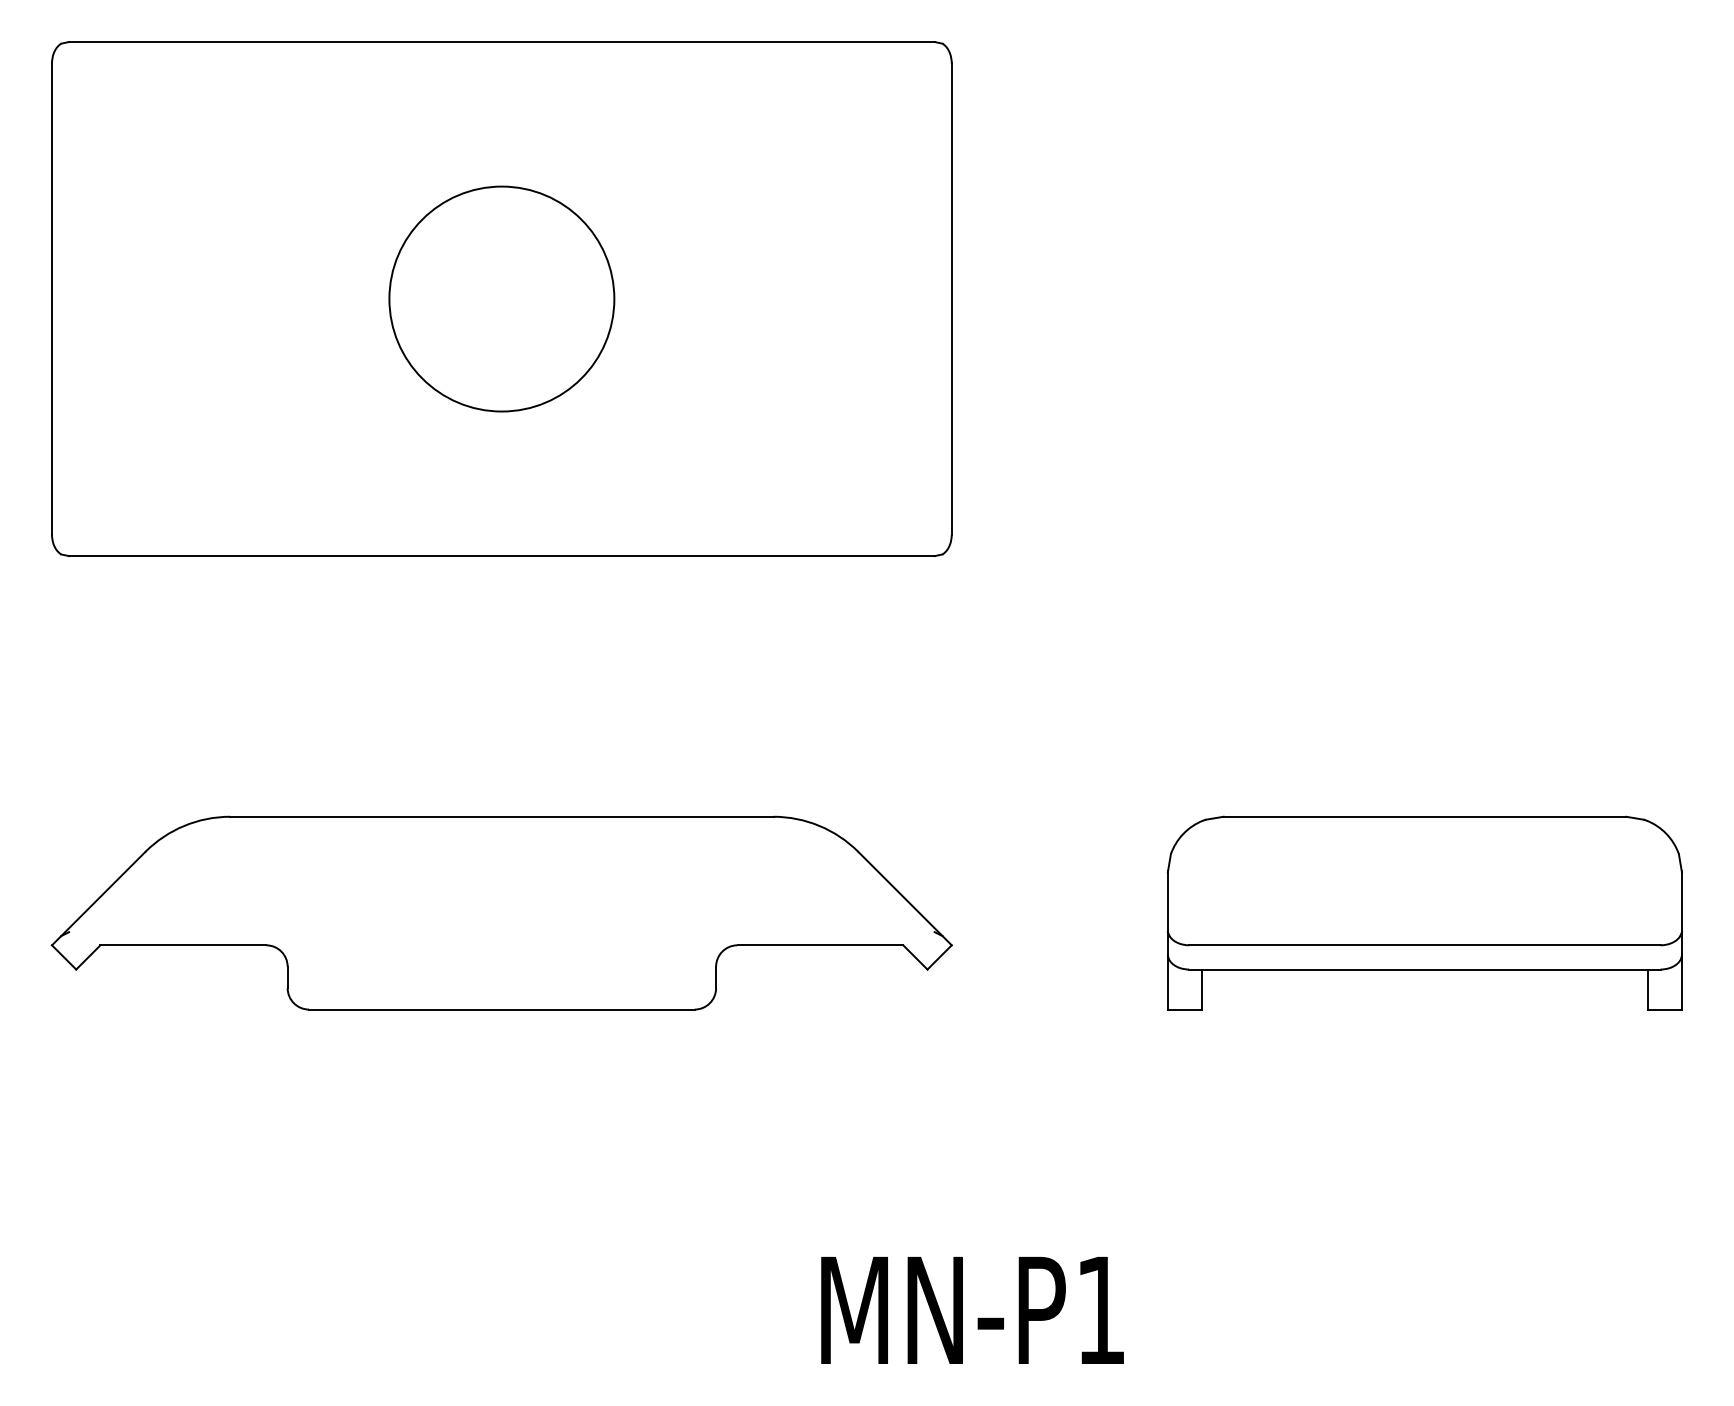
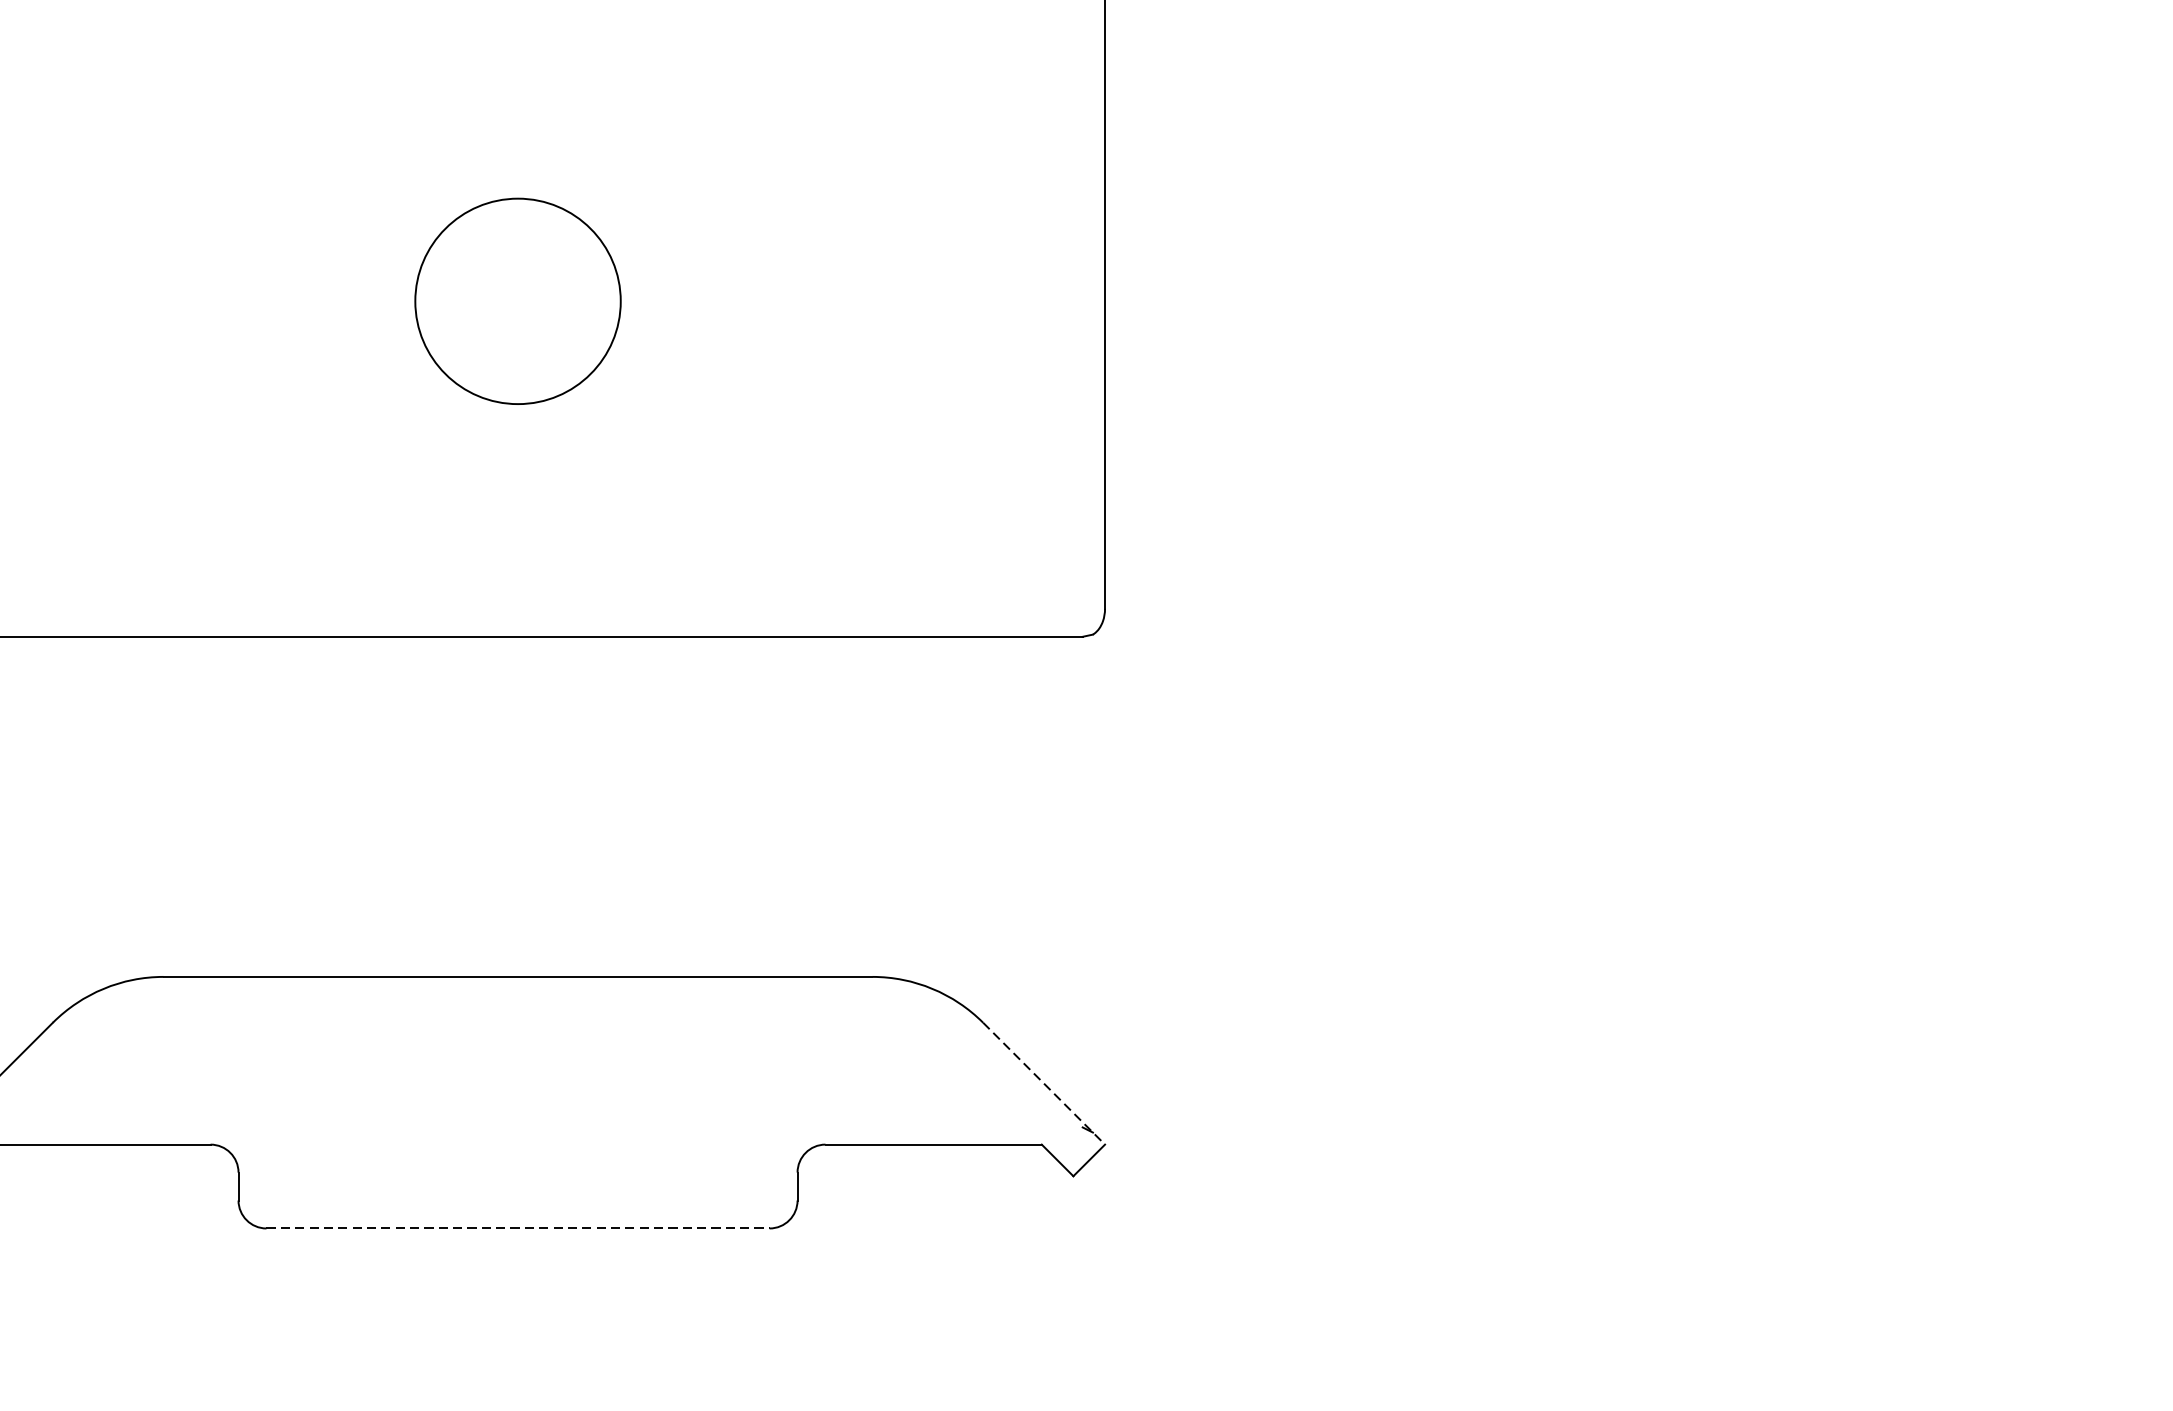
circle: (501, 298) -> (517, 300), size x0.7
line: (905, 898) -> (1044, 1083), solid -> dashed
part: (1424, 912) -> (1721, 1101), removed
line: (501, 1009) -> (517, 1228), solid -> dashed

